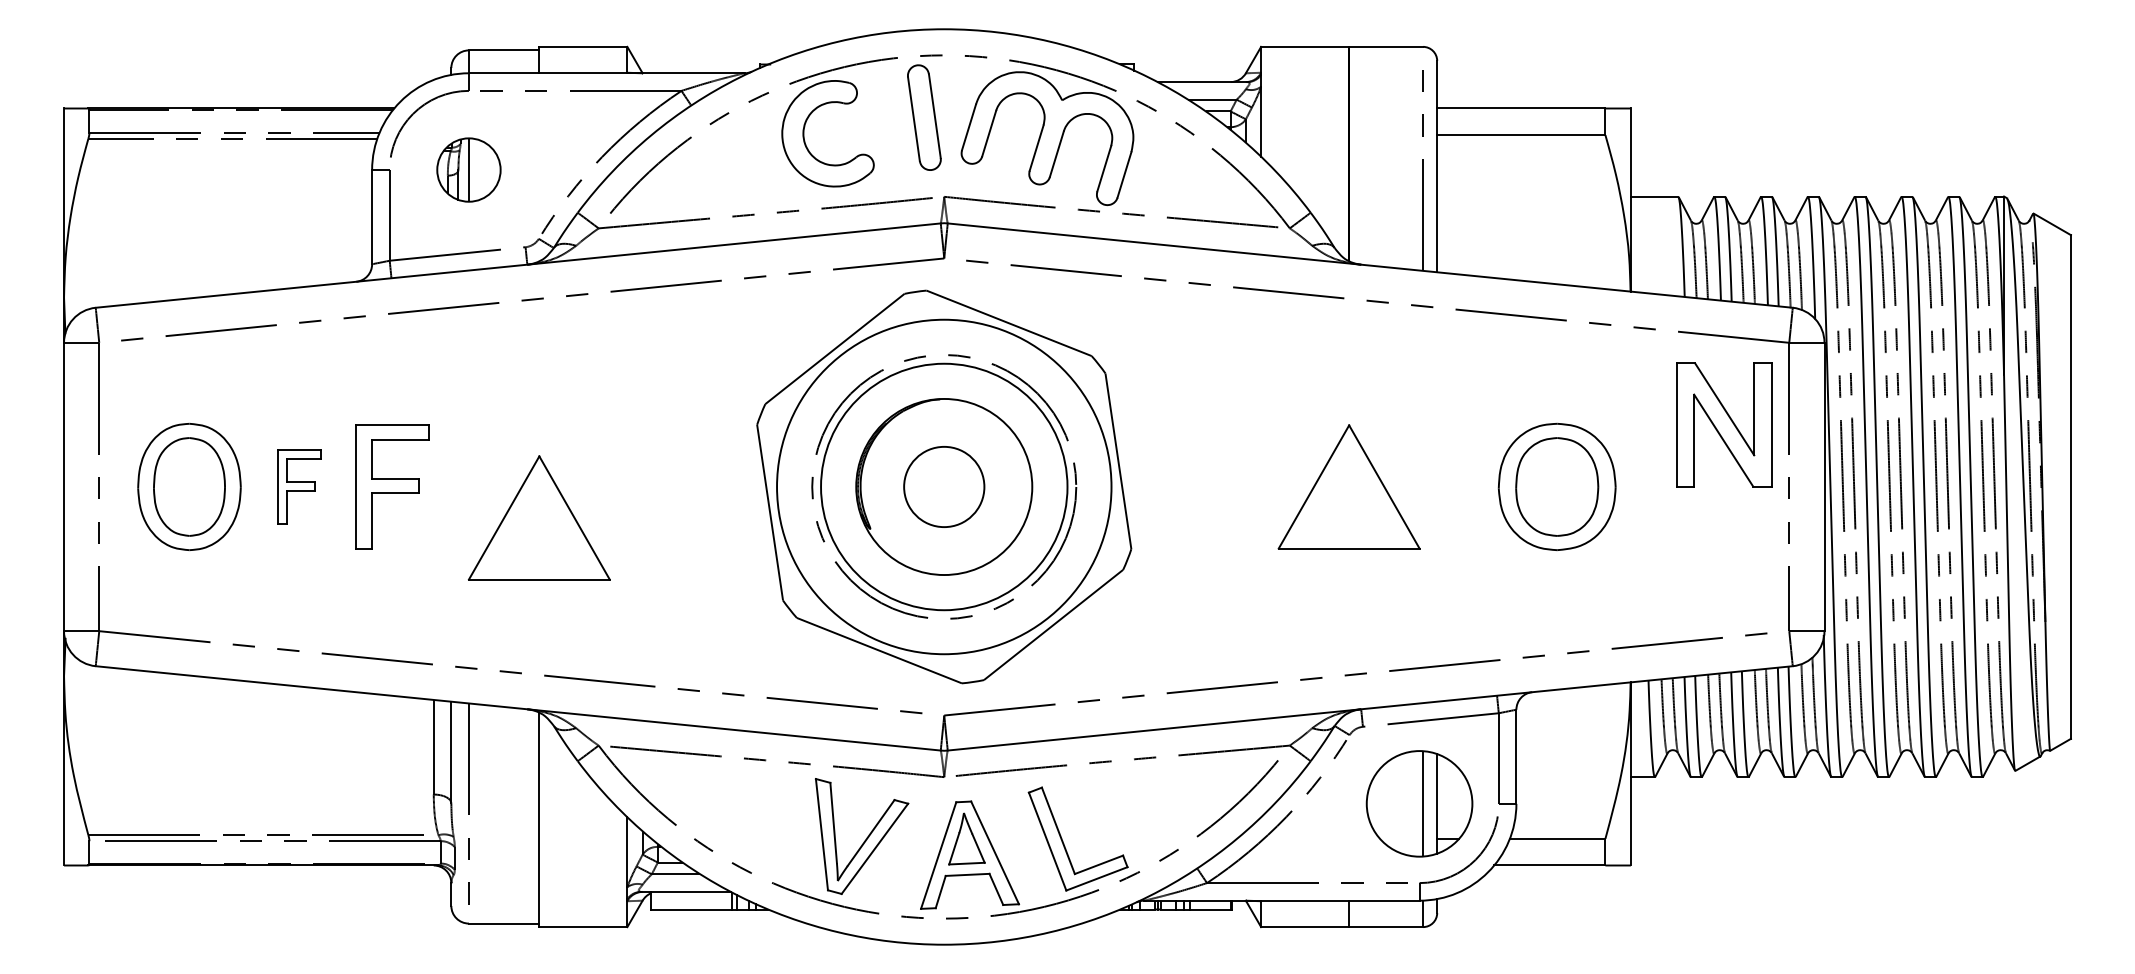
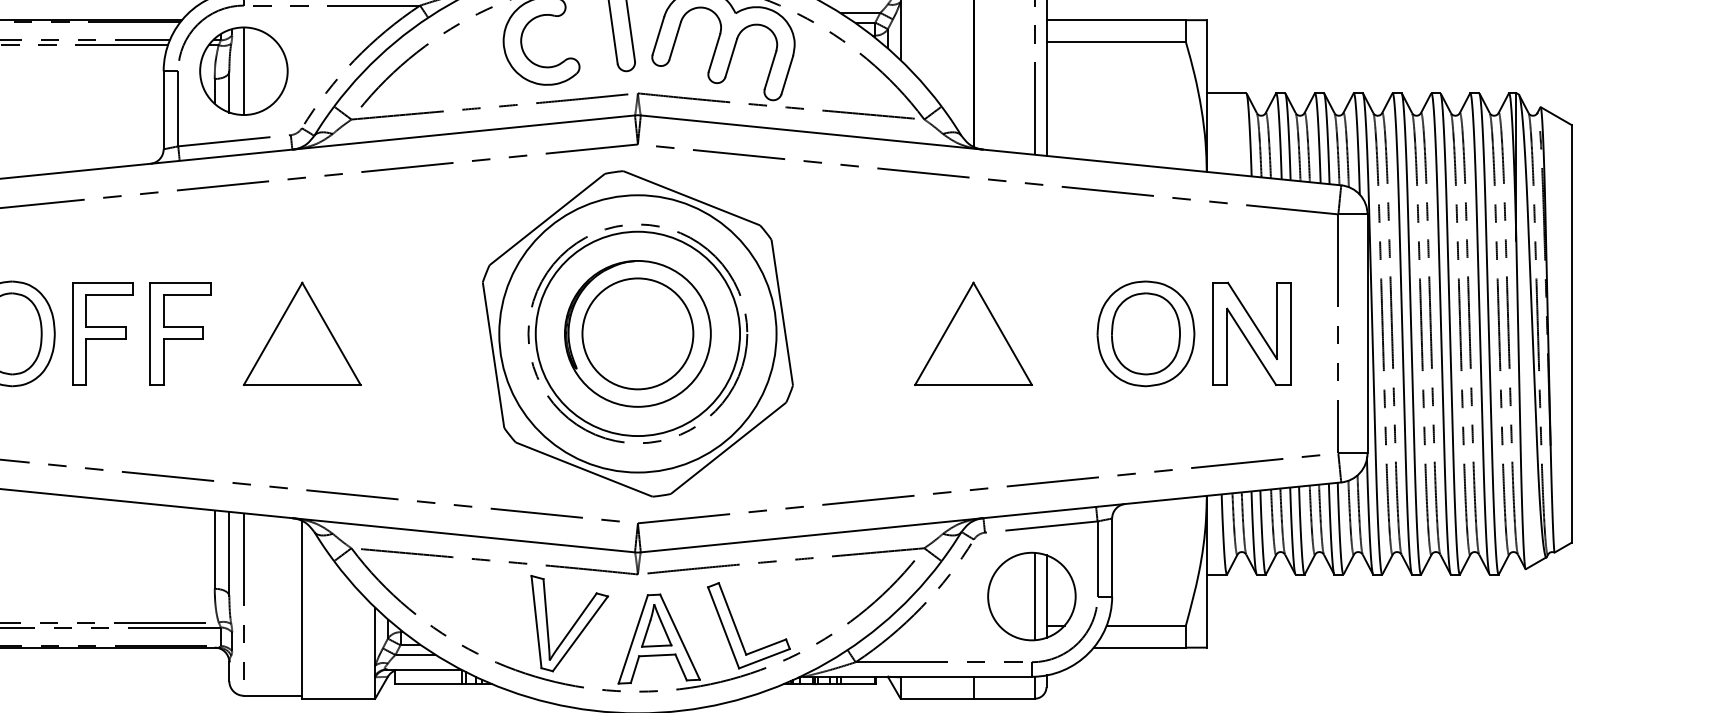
part: (468, 169) -> (243, 70), size x1.67
part: (1724, 424) -> (1252, 333), moved
part: (299, 486) -> (103, 333), size x1.67
circle: (944, 486) -> (638, 333), size x1.67
part: (538, 517) -> (301, 333), moved

